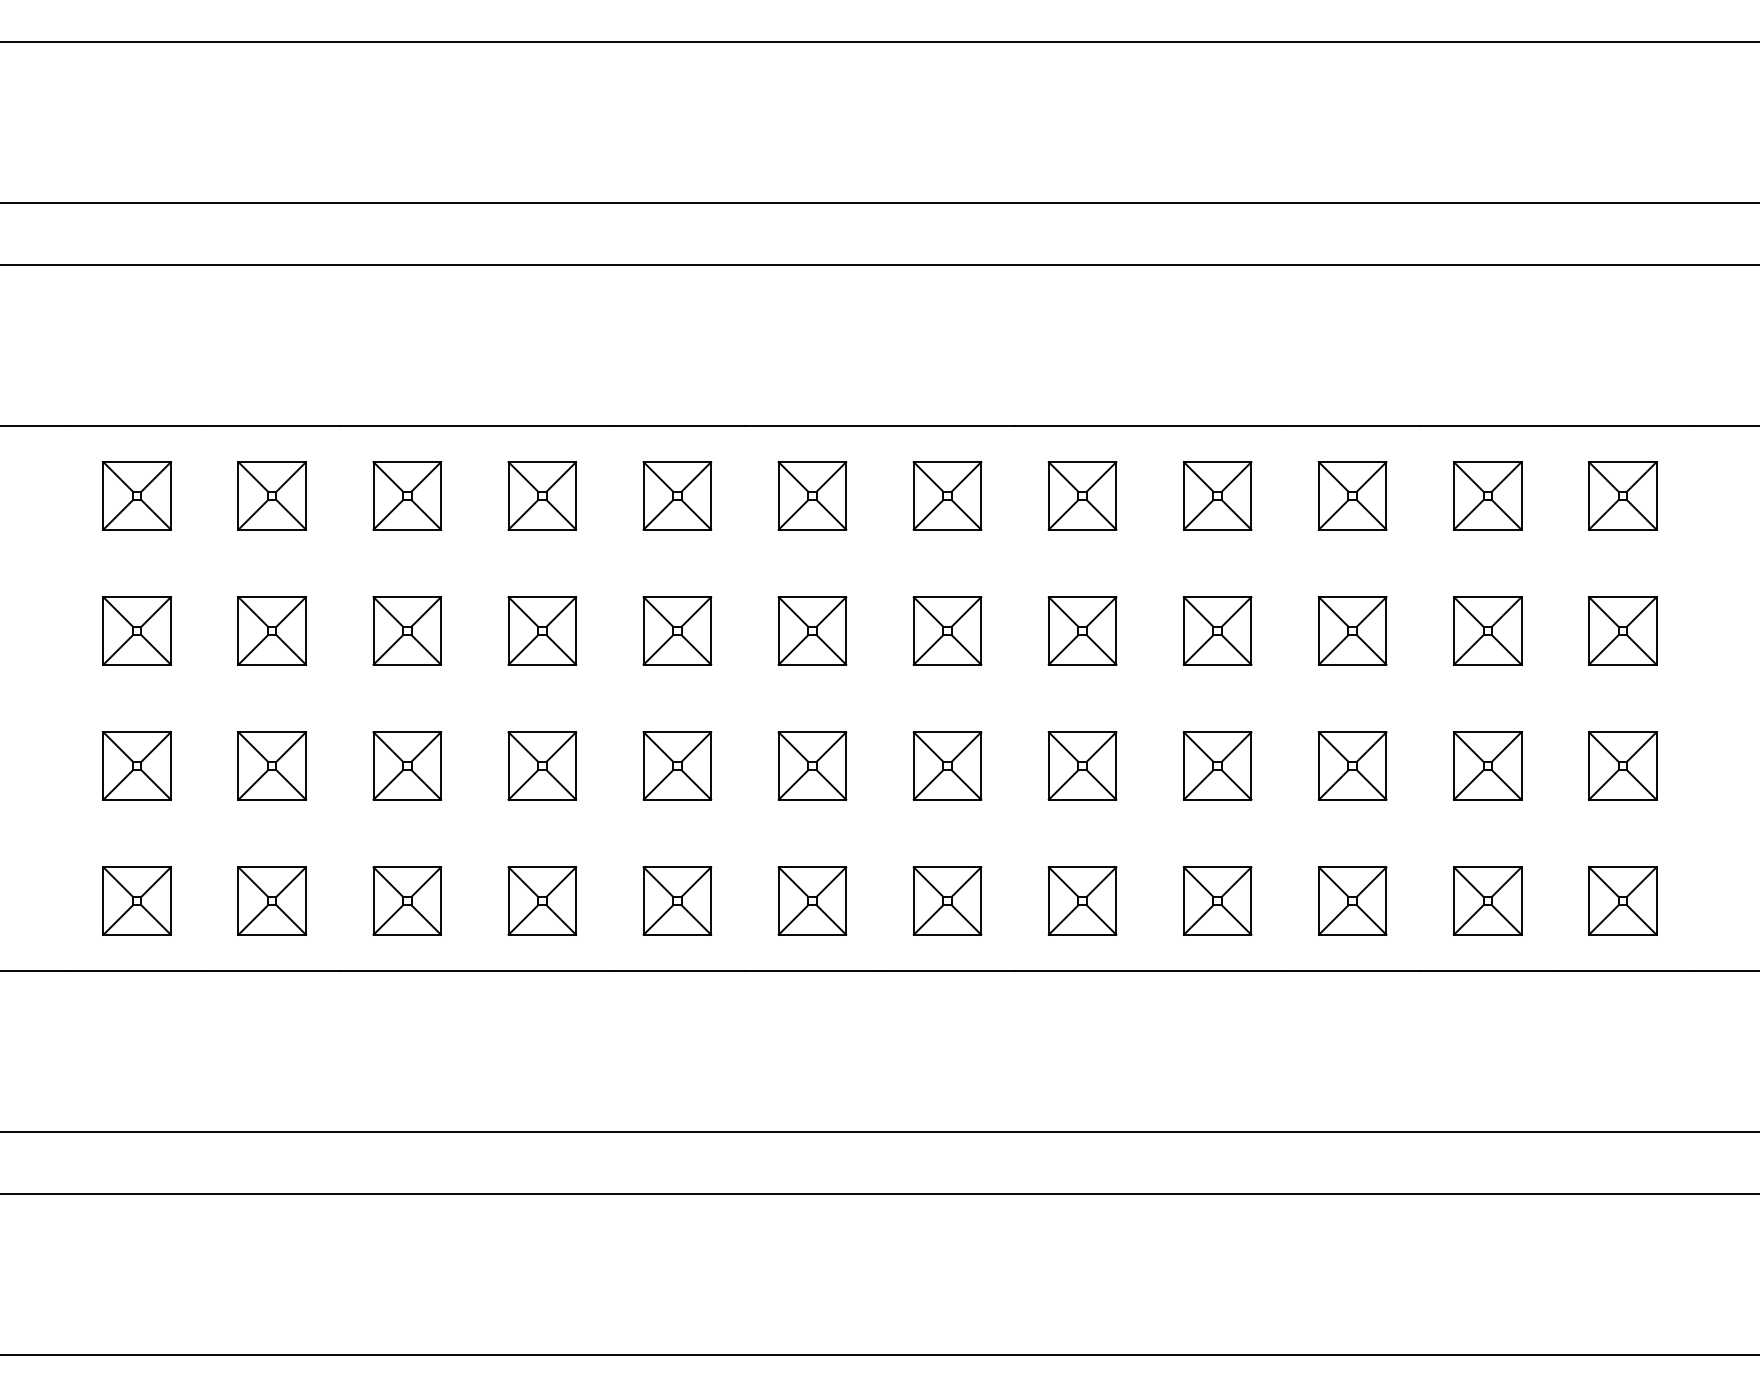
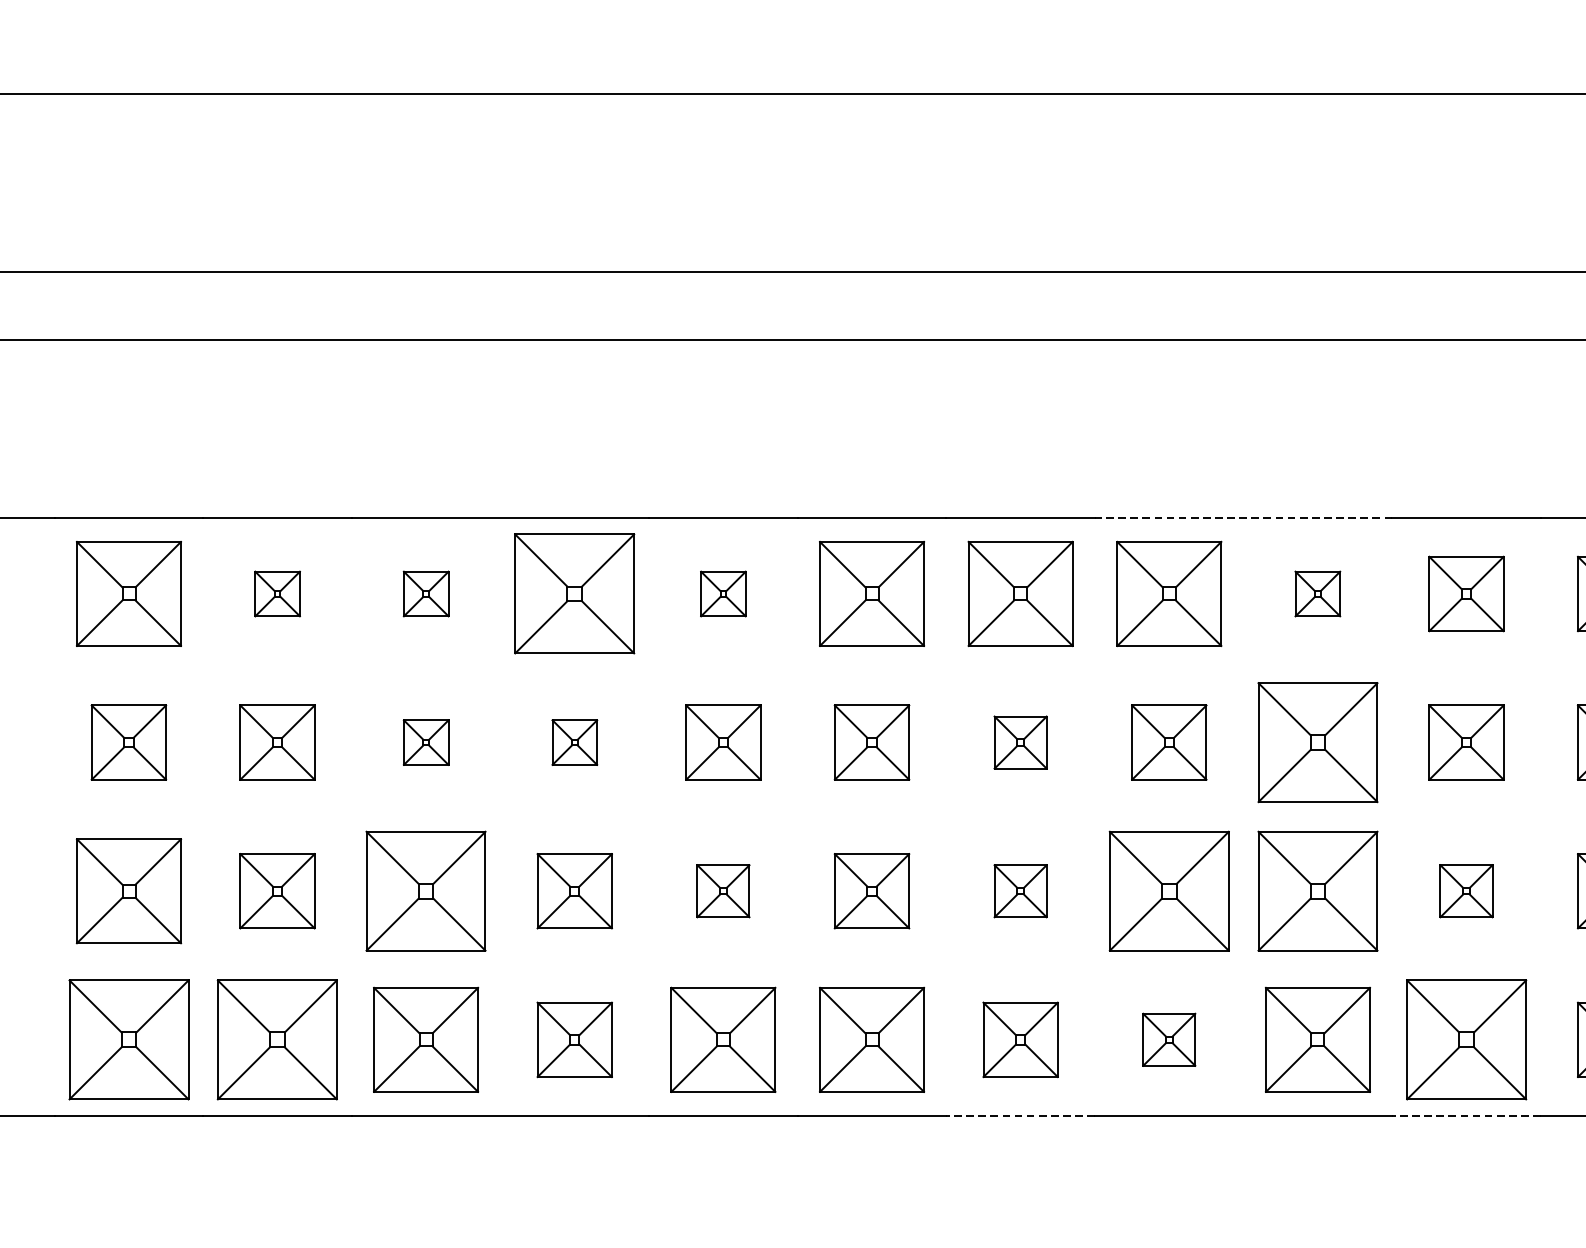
line: (1149, 426) -> (1242, 517), solid -> dashed
part: (136, 495) -> (128, 593), size x1.4
part: (272, 495) -> (277, 593), size x0.6
part: (407, 495) -> (426, 593), size x0.6
part: (542, 495) -> (574, 593), size x1.6
part: (677, 495) -> (723, 593), size x0.6
part: (812, 495) -> (872, 593), size x1.4
part: (947, 495) -> (1020, 593), size x1.4
part: (1082, 495) -> (1169, 593), size x1.4
part: (1217, 495) -> (1317, 593), size x0.6
part: (407, 630) -> (426, 742), size x0.6
part: (542, 630) -> (574, 742), size x0.6
part: (947, 630) -> (1020, 742), size x0.7
part: (1217, 630) -> (1317, 742), size x1.6
part: (136, 765) -> (128, 890), size x1.4
part: (407, 765) -> (426, 890), size x1.6
part: (677, 765) -> (723, 890), size x0.7
part: (947, 765) -> (1020, 890), size x0.7
part: (1082, 765) -> (1169, 890), size x1.6
part: (1217, 765) -> (1317, 890), size x1.6
part: (1352, 765) -> (1466, 890), size x0.7
part: (136, 900) -> (128, 1039), size x1.6
part: (272, 900) -> (277, 1039), size x1.6
part: (407, 900) -> (426, 1039), size x1.4
part: (677, 900) -> (723, 1039), size x1.4
part: (812, 900) -> (872, 1039), size x1.4
part: (1082, 900) -> (1169, 1039), size x0.7
part: (1217, 900) -> (1317, 1039), size x1.4
part: (1352, 900) -> (1466, 1039), size x1.6
line: (947, 970) -> (1020, 1116), solid -> dashed
line: (1352, 970) -> (1466, 1116), solid -> dashed

